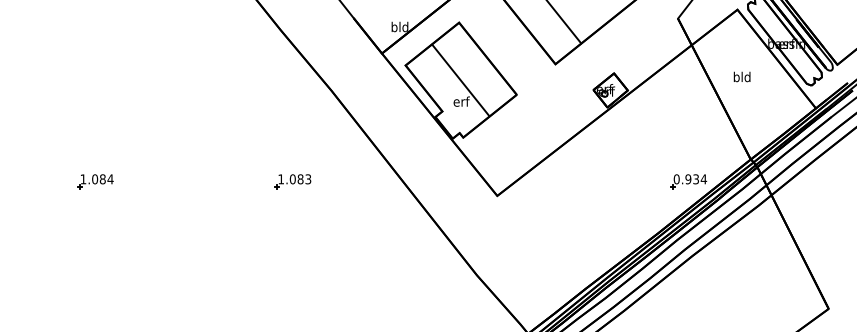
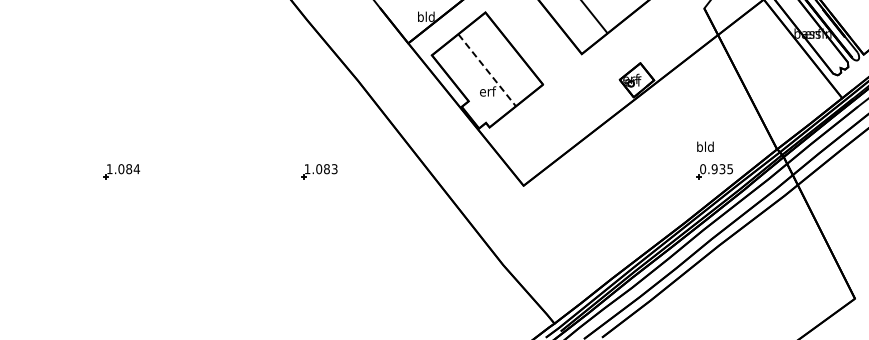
text: (742, 76) -> (705, 146), moved
line: (461, 80) -> (487, 70), solid -> dashed
text: (704, 179) -> (730, 169), 0.934 -> 0.935

